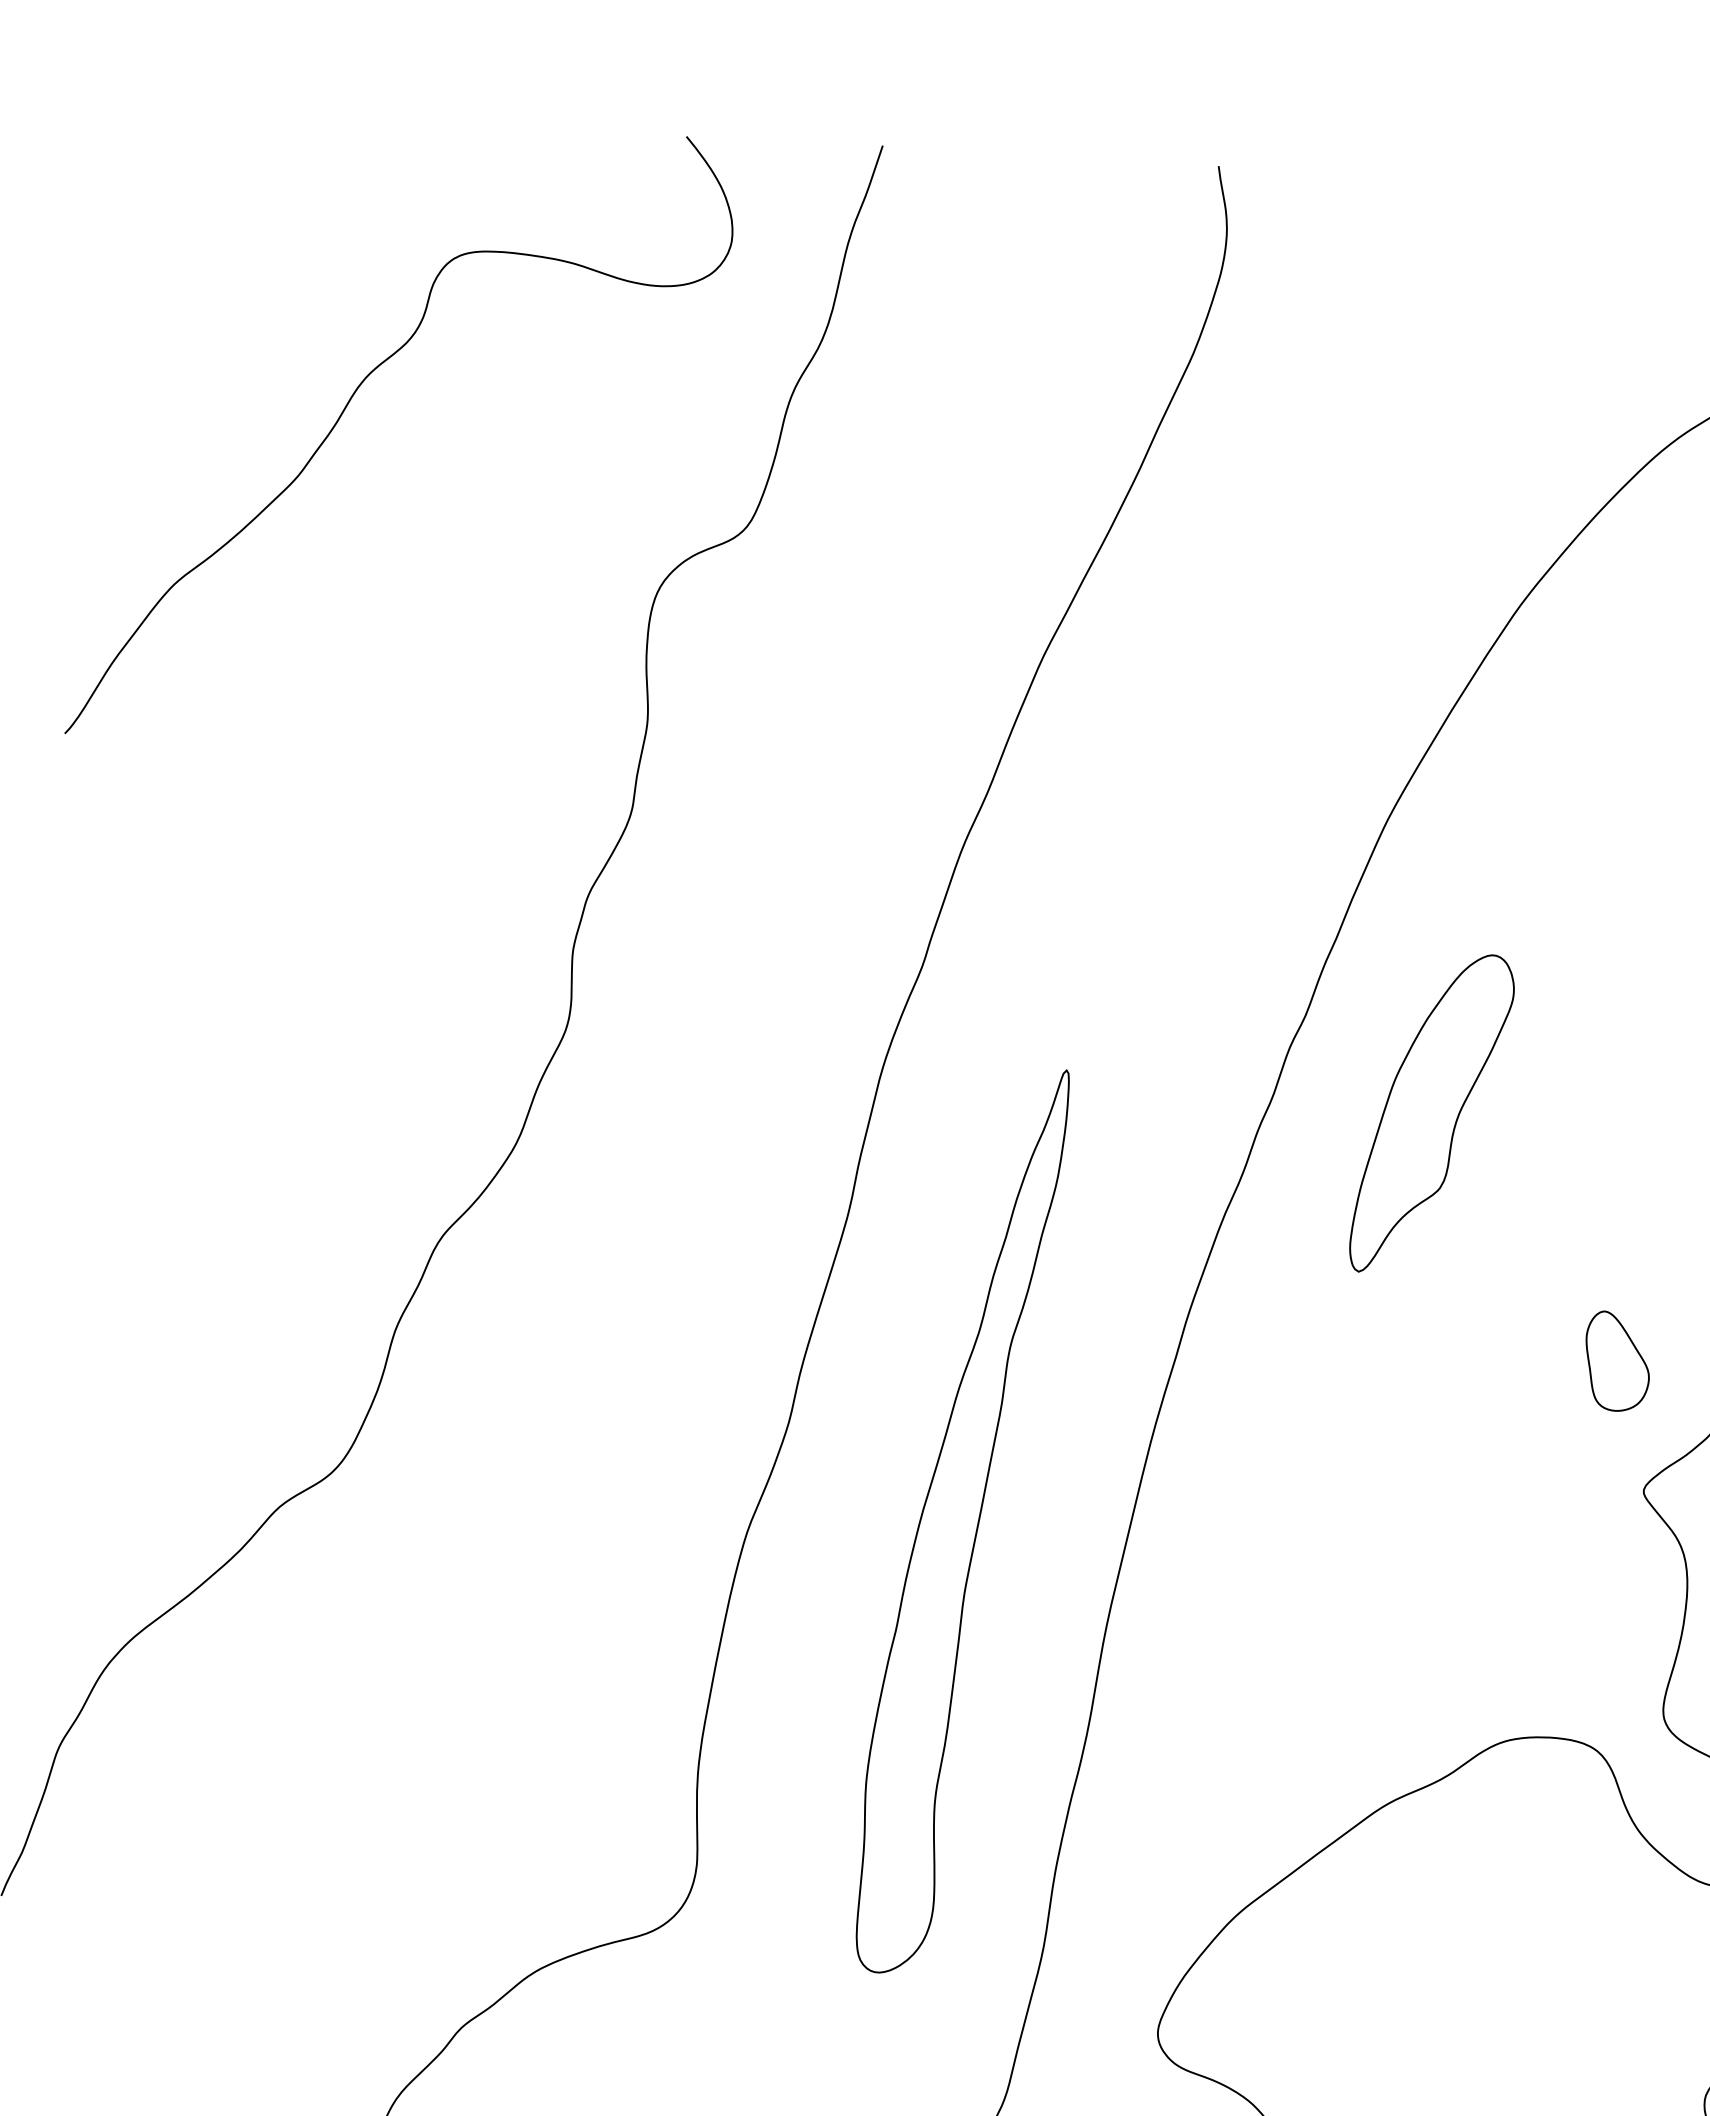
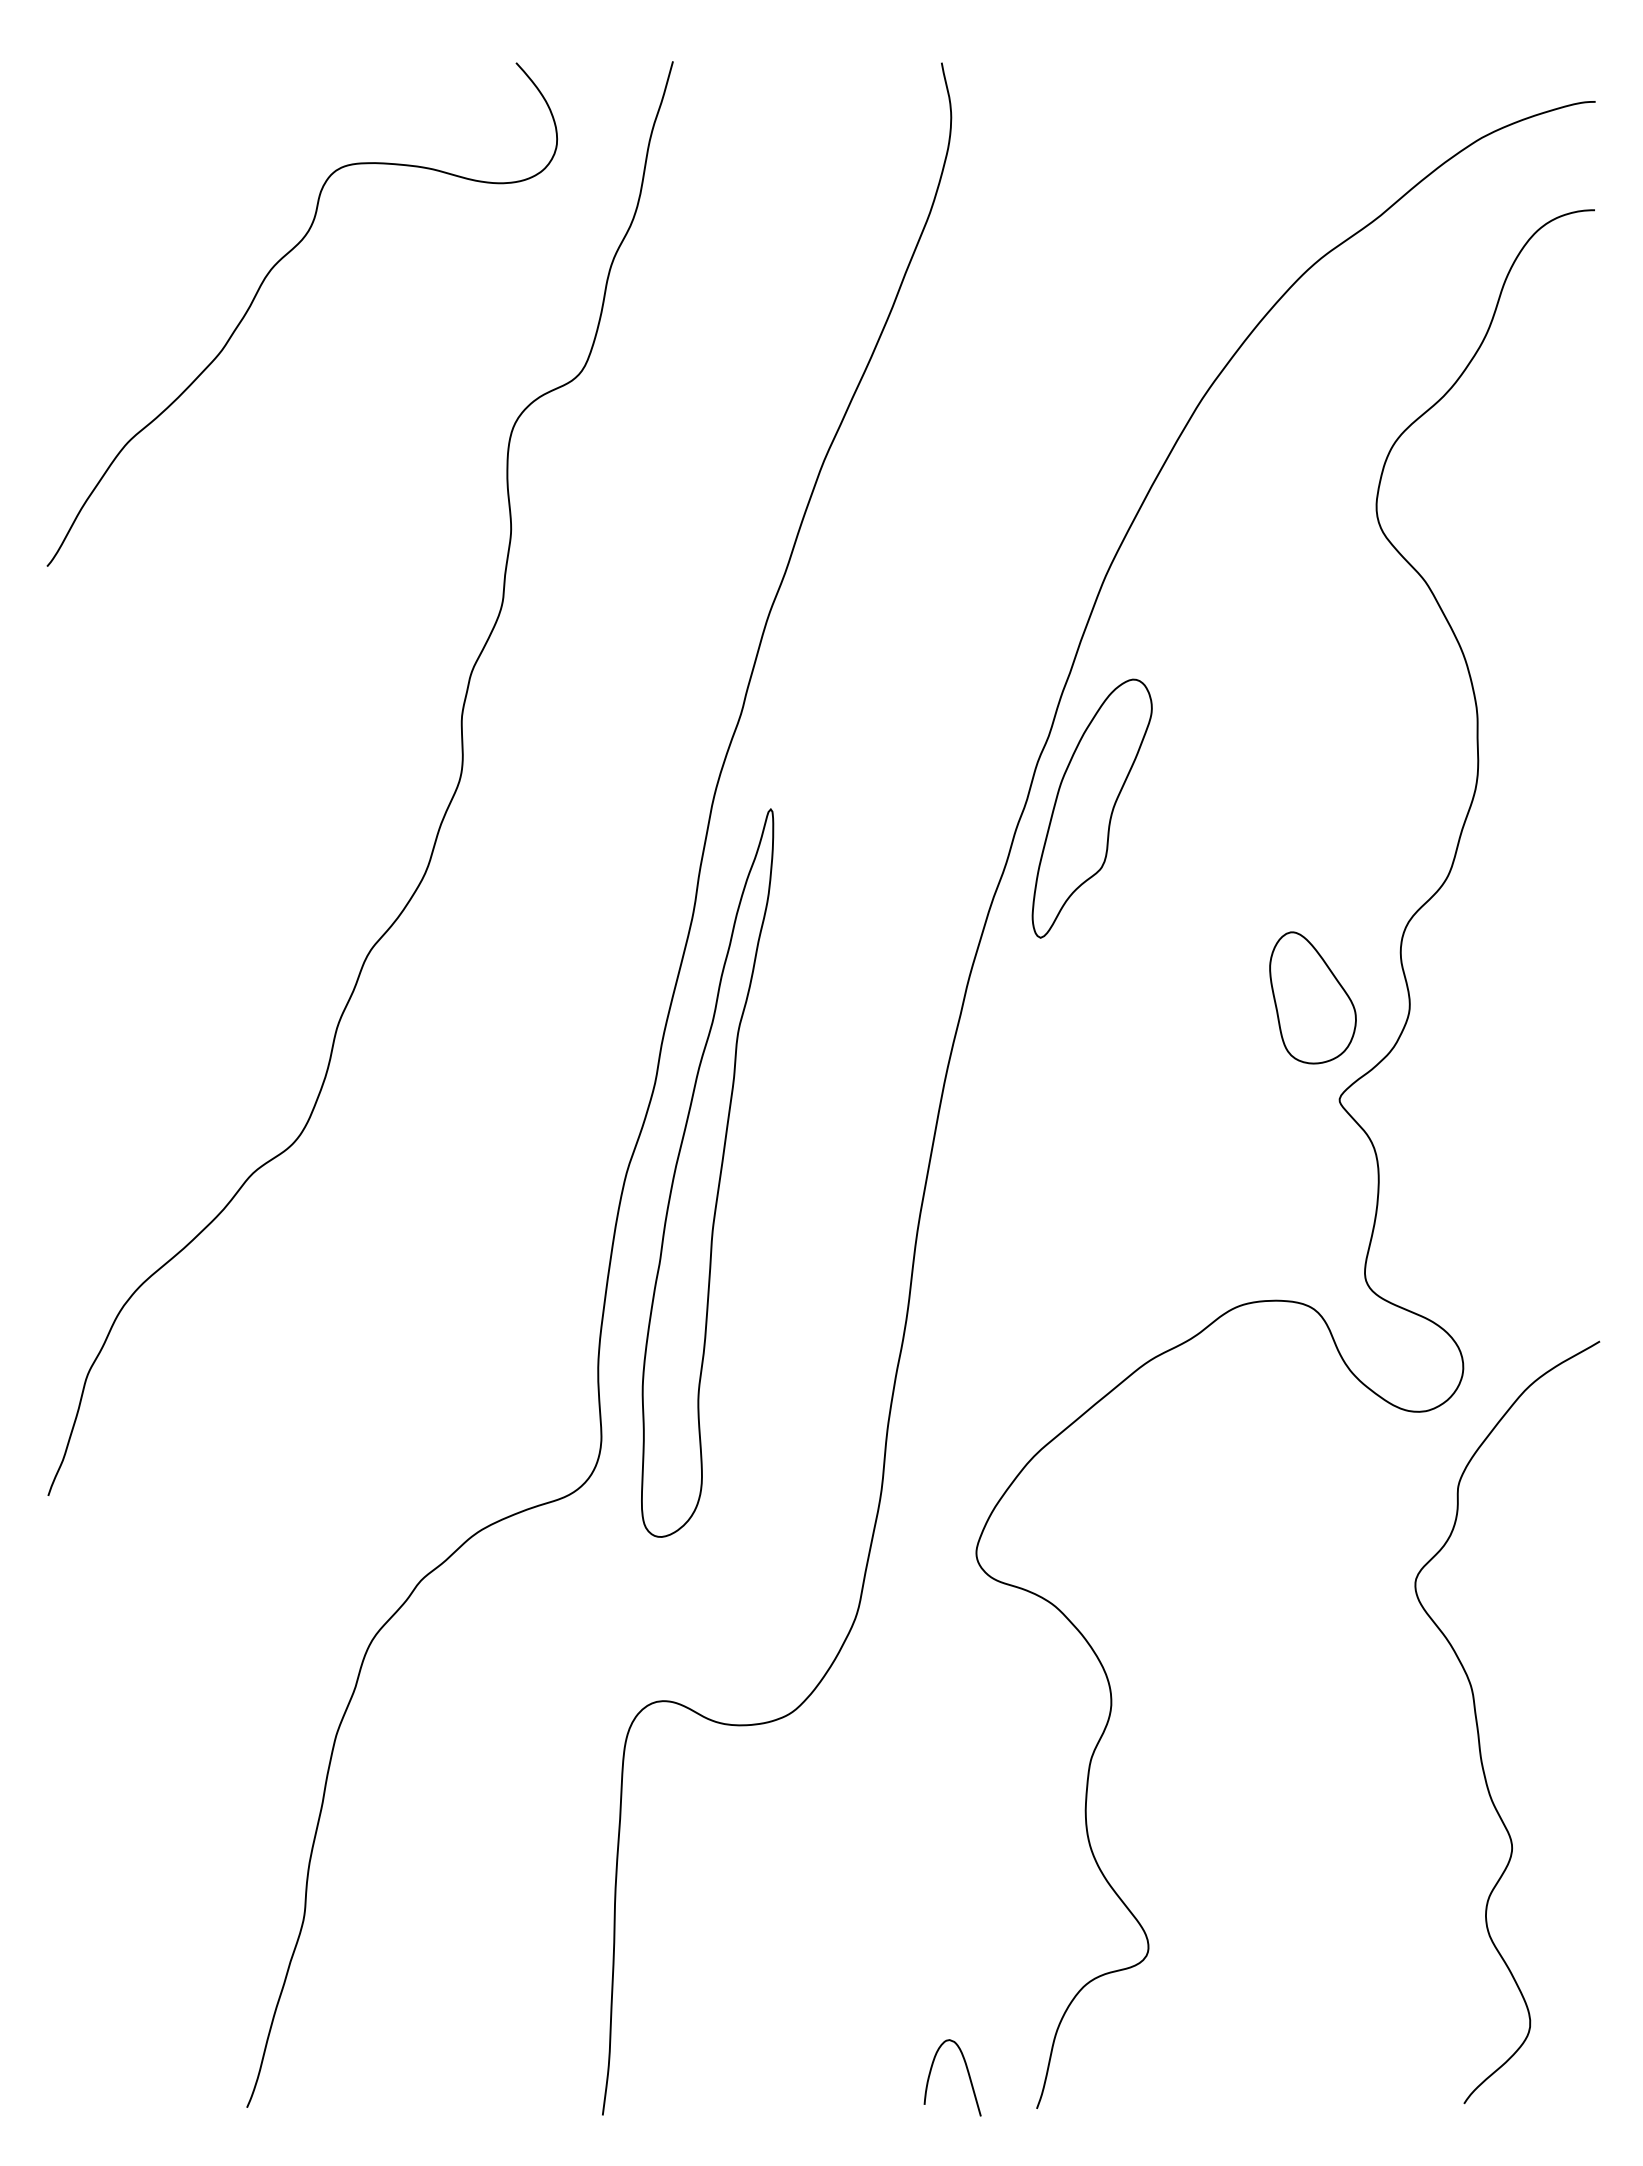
part: (1431, 1113) -> (1091, 808), moved
part: (1616, 1360) -> (1312, 997), size x1.67
part: (962, 1520) -> (707, 1172), moved

